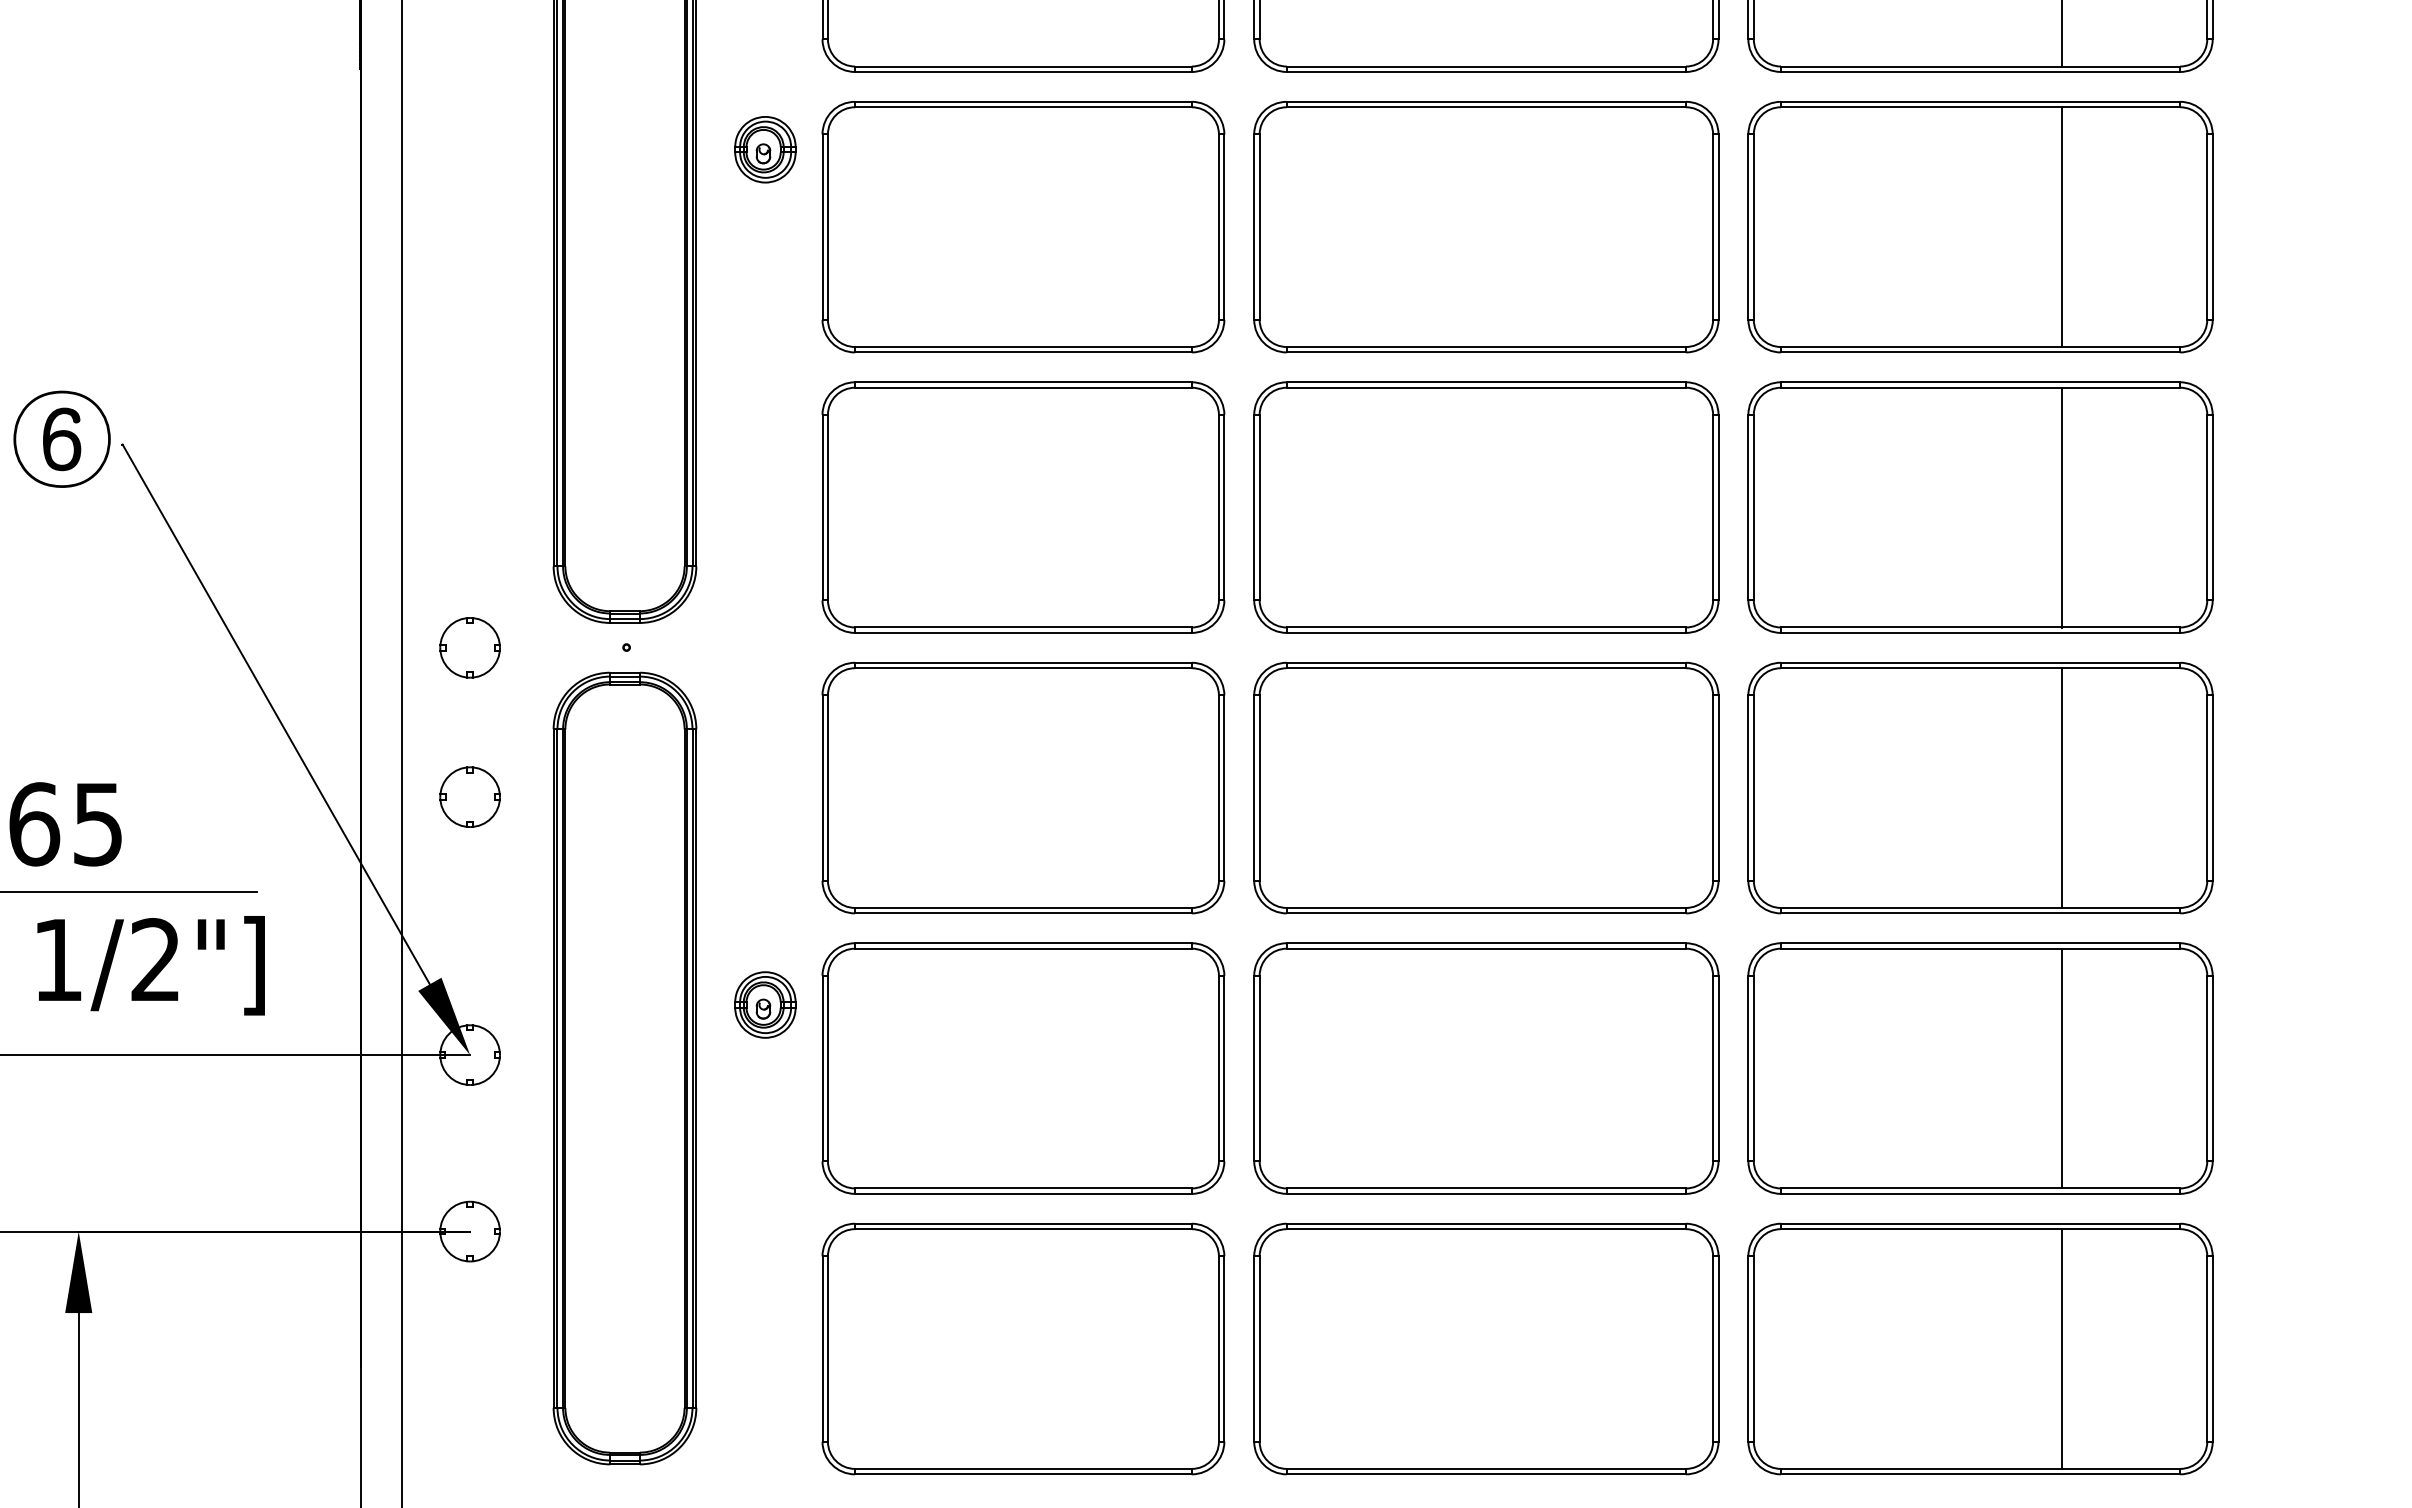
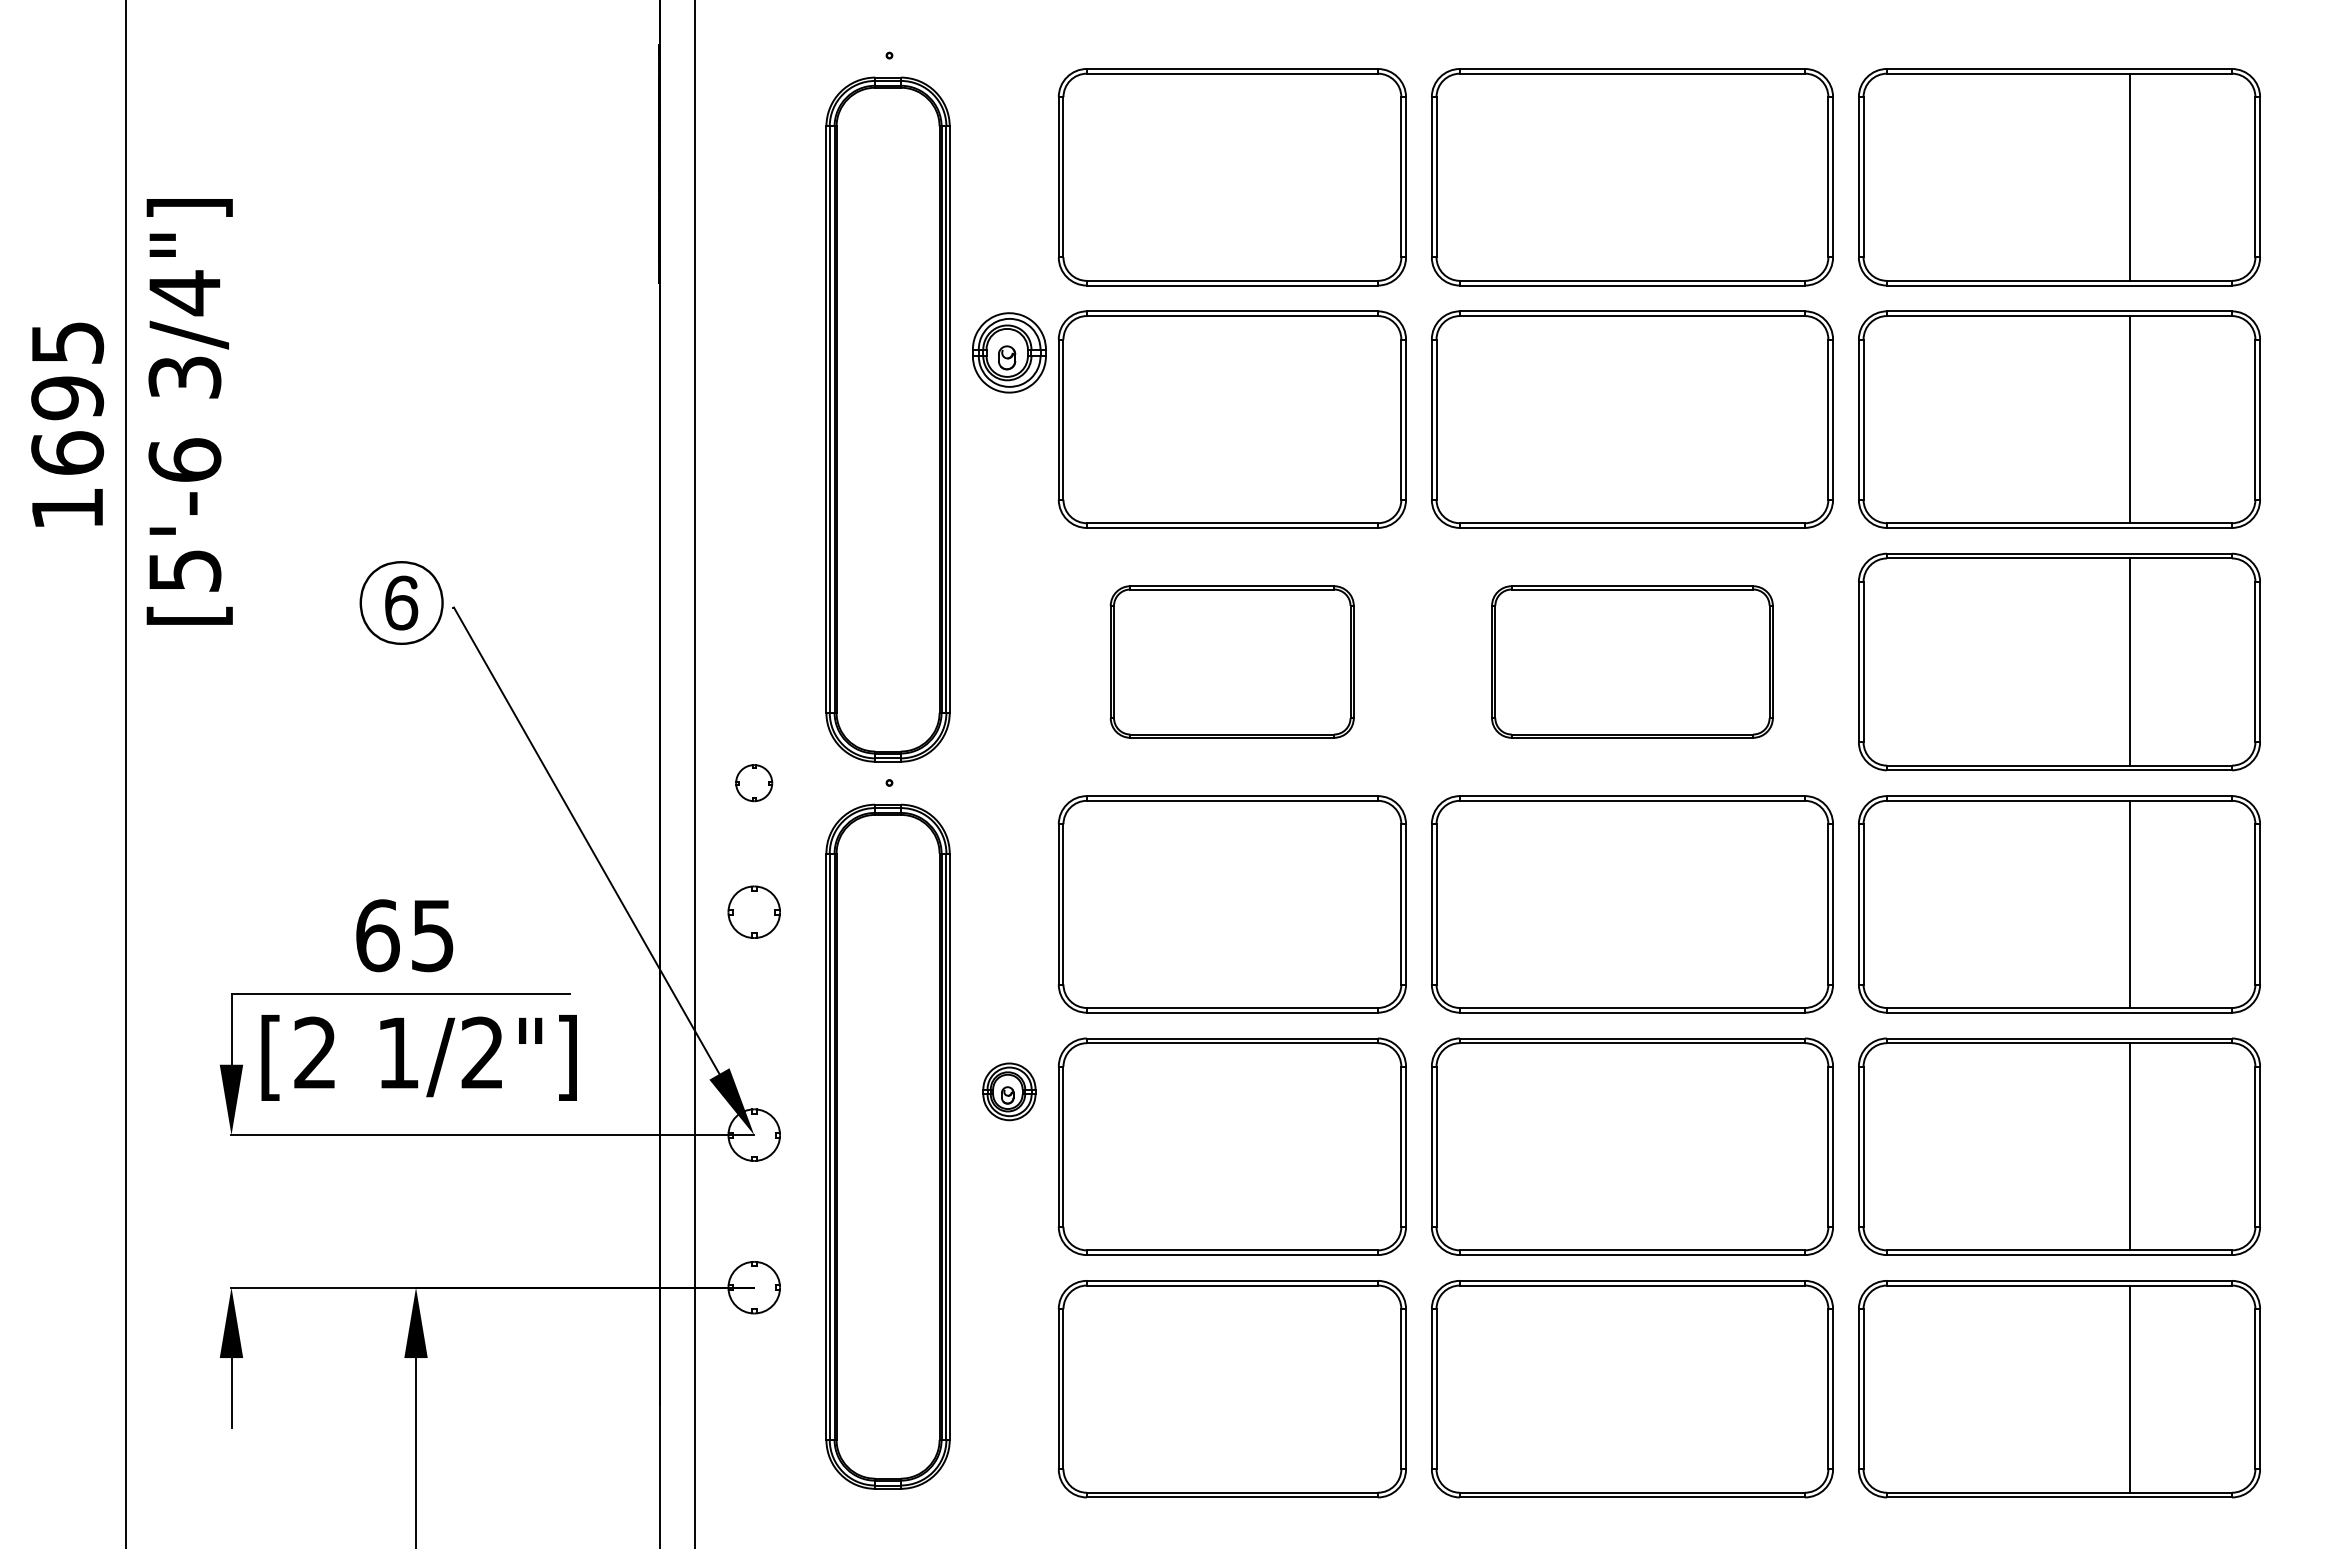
part: (765, 149) -> (1009, 352), size x1.4
part: (1022, 506) -> (1231, 661), size x0.7
part: (1486, 506) -> (1632, 661), size x0.7
part: (469, 647) -> (753, 782), size x0.7

